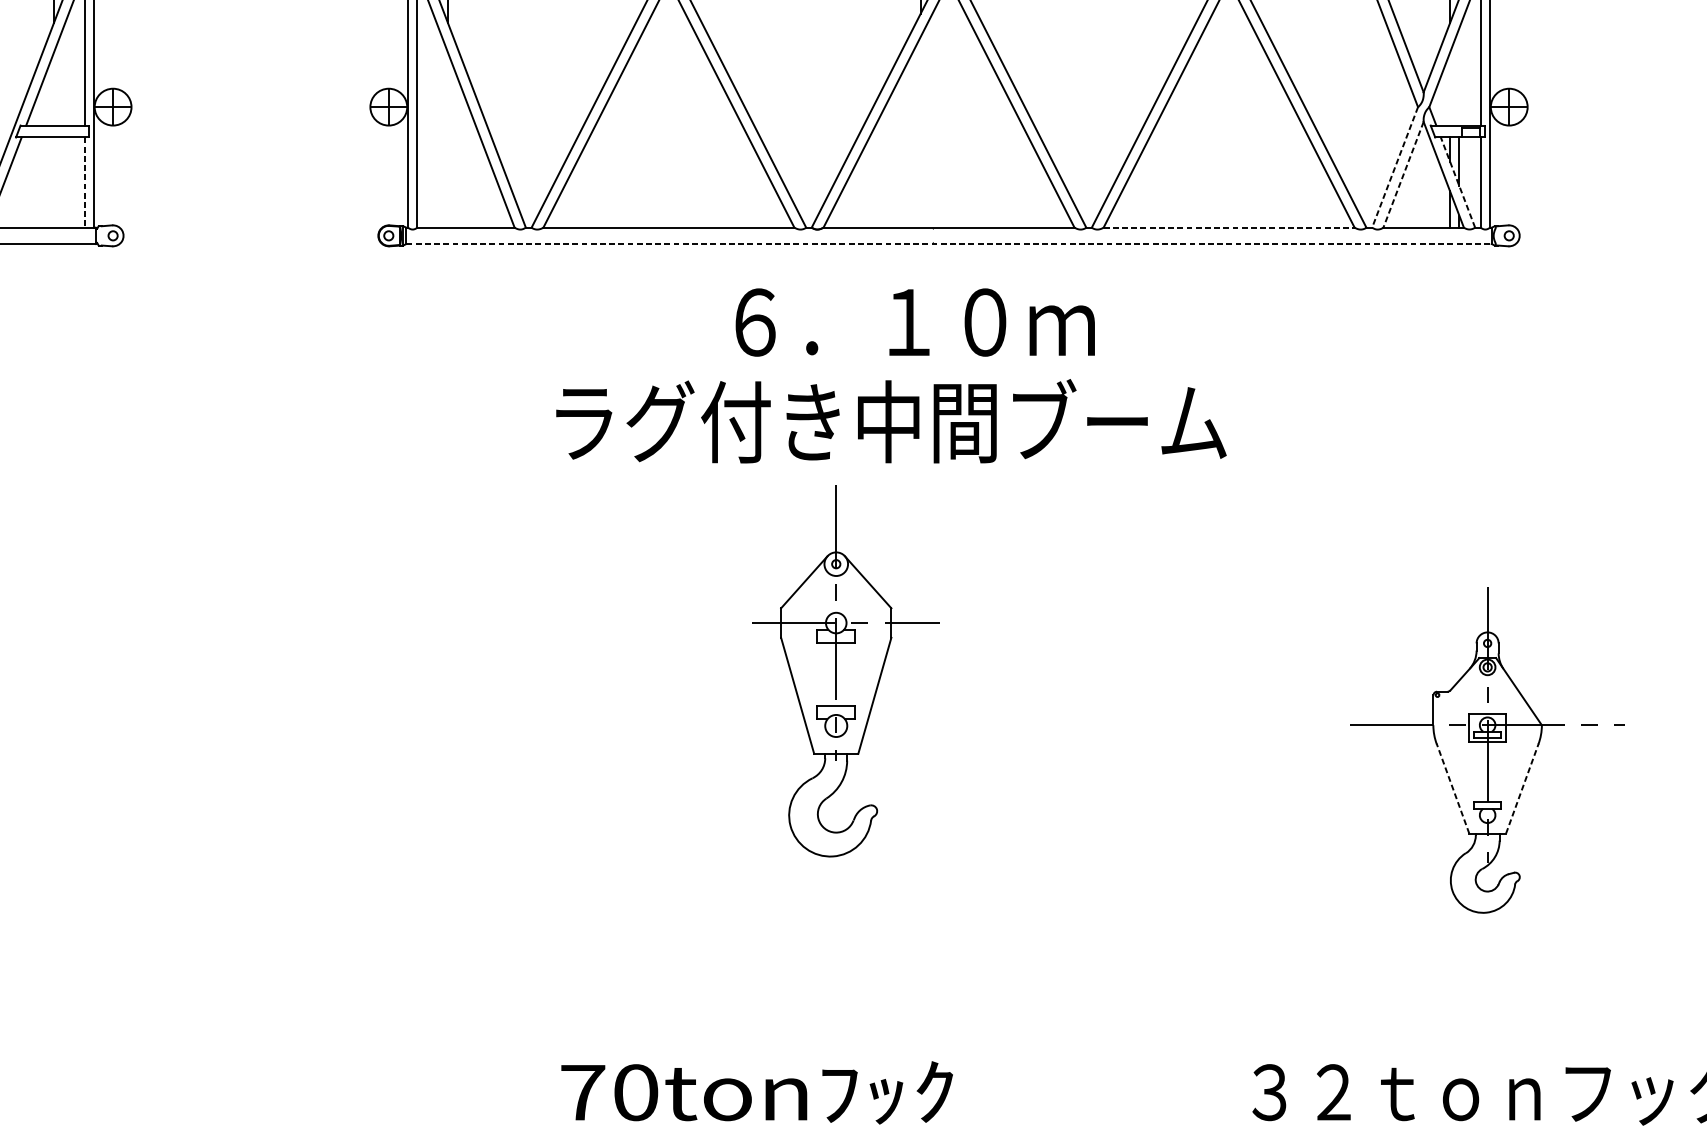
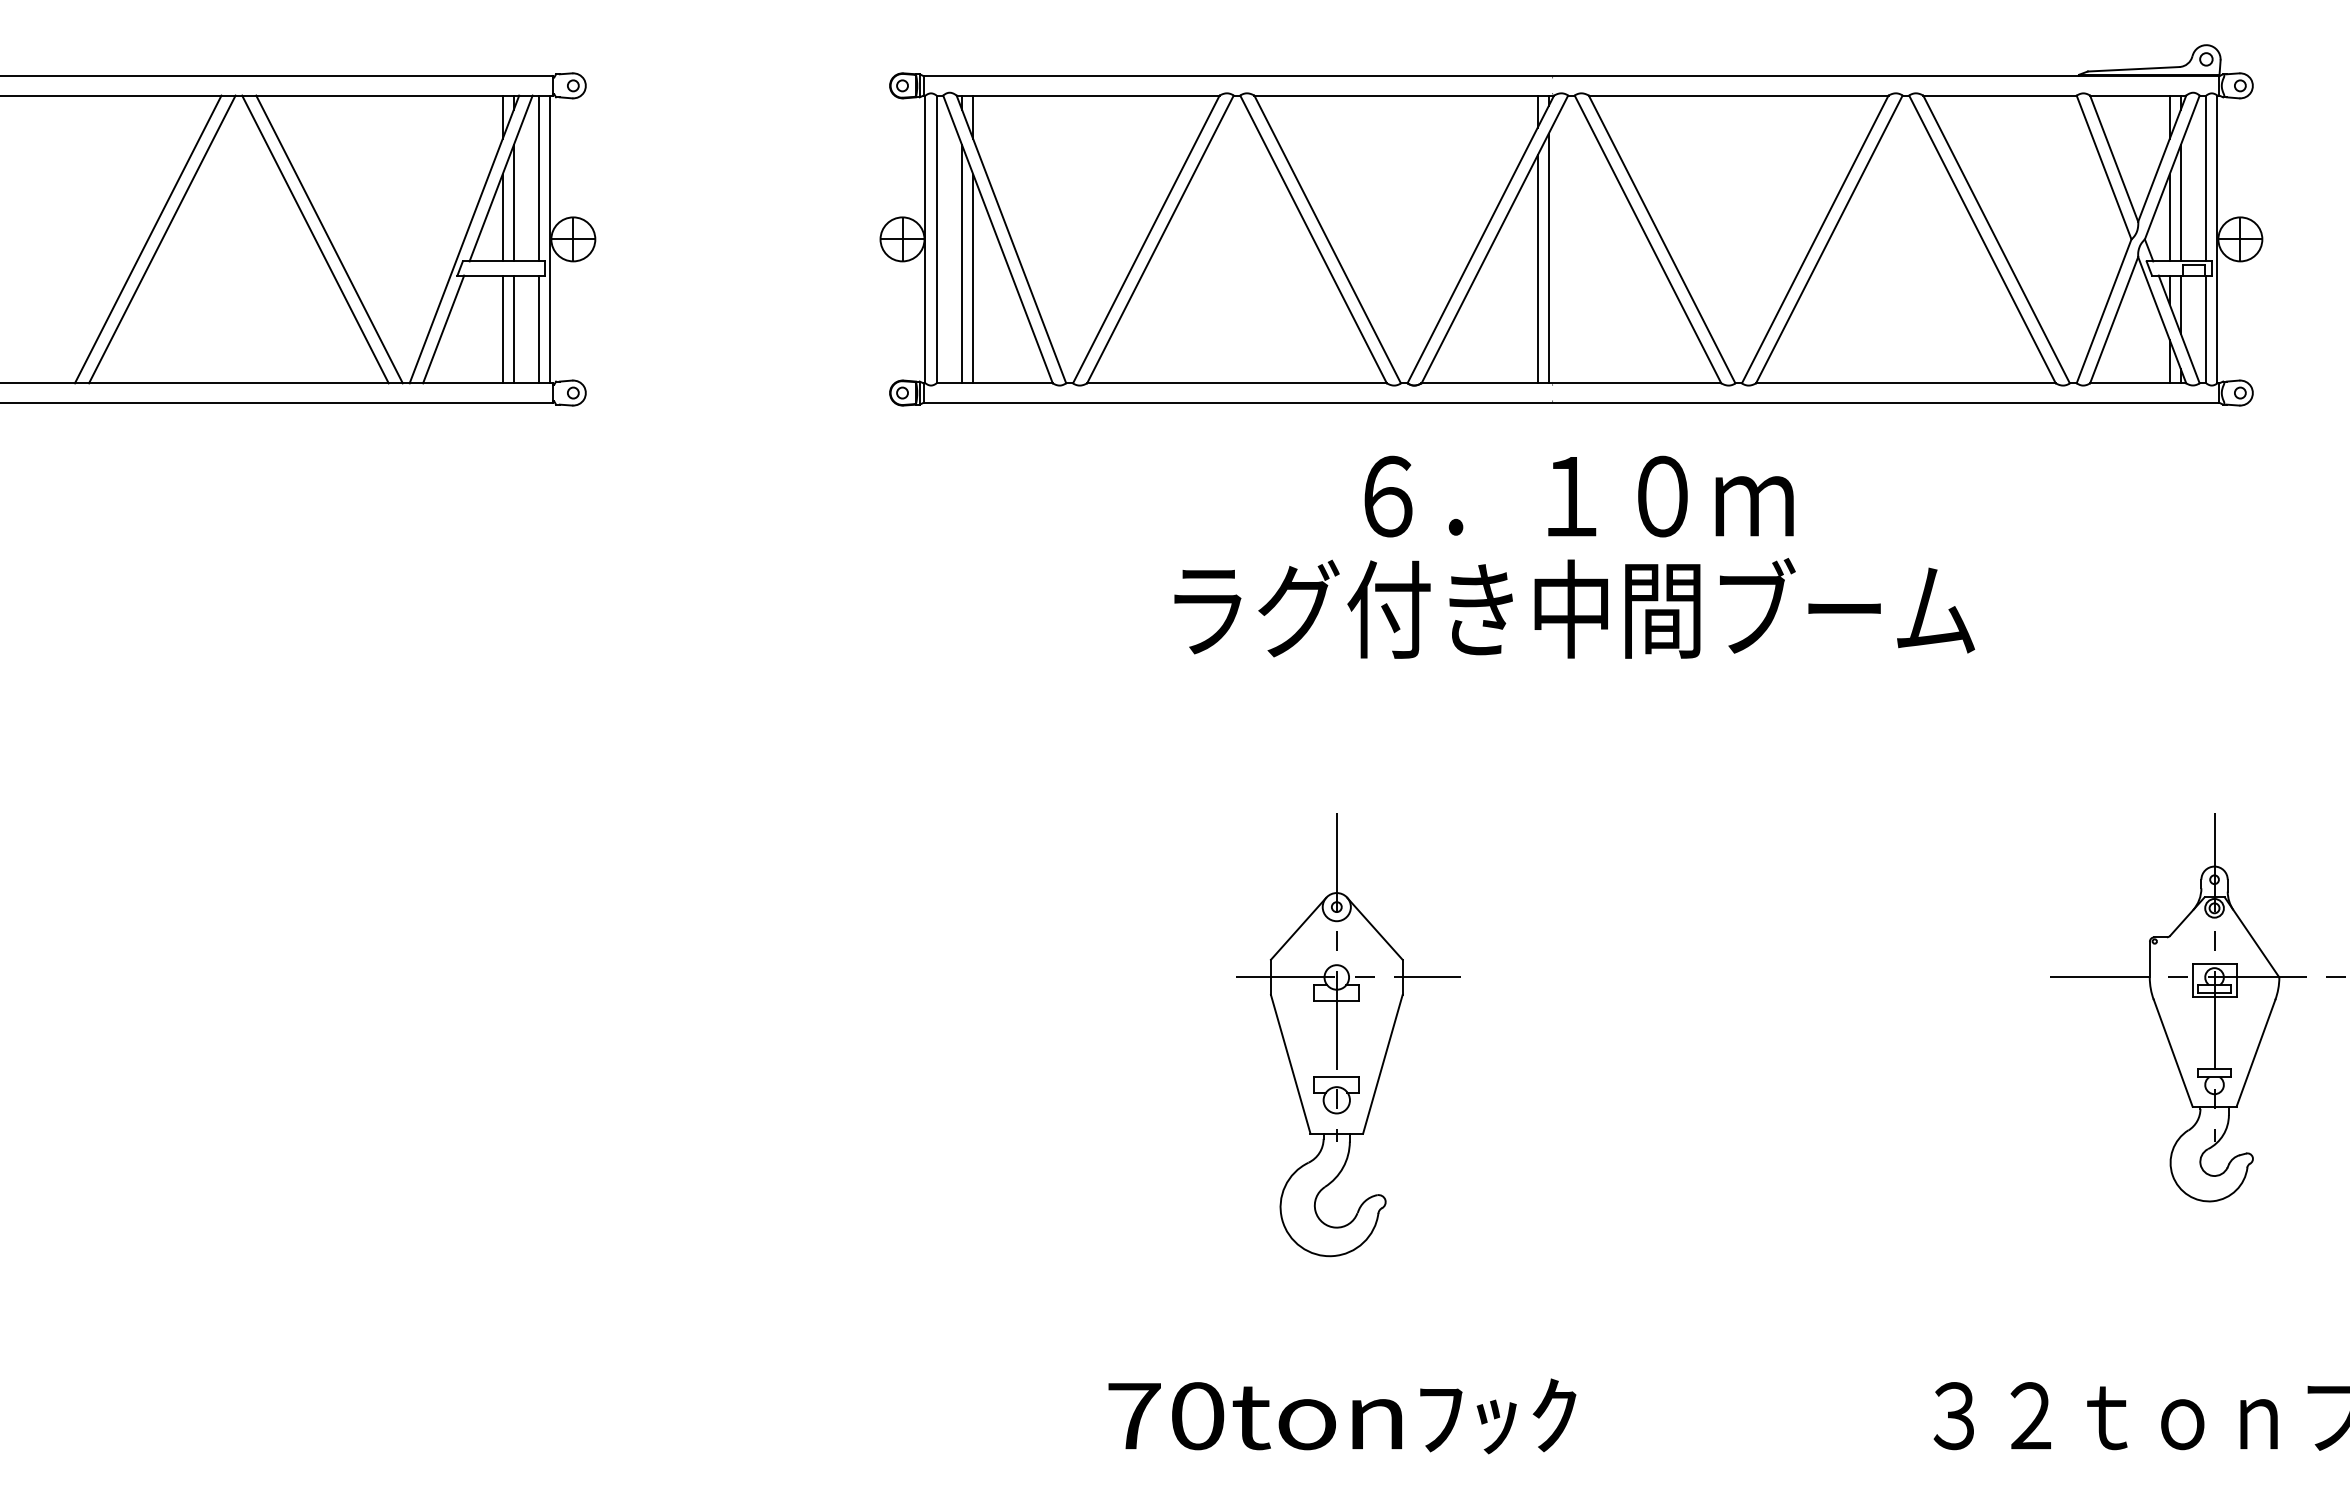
line: (62, 77) -> (513, 203), added
line: (1459, 77) -> (2180, 203), added
line: (53, 88) -> (502, 217), added
line: (1449, 88) -> (2169, 217), added
line: (929, 123) -> (1548, 258), added
line: (439, 128) -> (962, 264), added
line: (920, 132) -> (1537, 269), added
line: (448, 139) -> (973, 278), added
line: (1395, 167) -> (2104, 311), dashed -> solid
line: (1403, 175) -> (2114, 320), dashed -> solid
line: (53, 182) -> (502, 329), added
line: (62, 182) -> (513, 329), added
line: (84, 182) -> (539, 329), dashed -> solid
line: (1458, 182) -> (2179, 329), dashed -> solid
line: (1228, 227) -> (1905, 383), dashed -> solid
line: (949, 243) -> (1571, 402), dashed -> solid
text: (914, 322) -> (1578, 496), moved
text: (891, 421) -> (1574, 608), moved
part: (846, 671) -> (1348, 1035), moved
line: (1453, 788) -> (2173, 1052), dashed -> solid
line: (1522, 788) -> (2256, 1052), dashed -> solid

